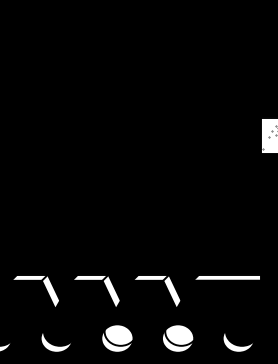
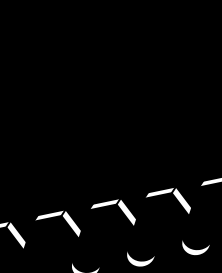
fill: (118, 334) -> (141, 250), added
fill: (179, 334) -> (196, 238), added

